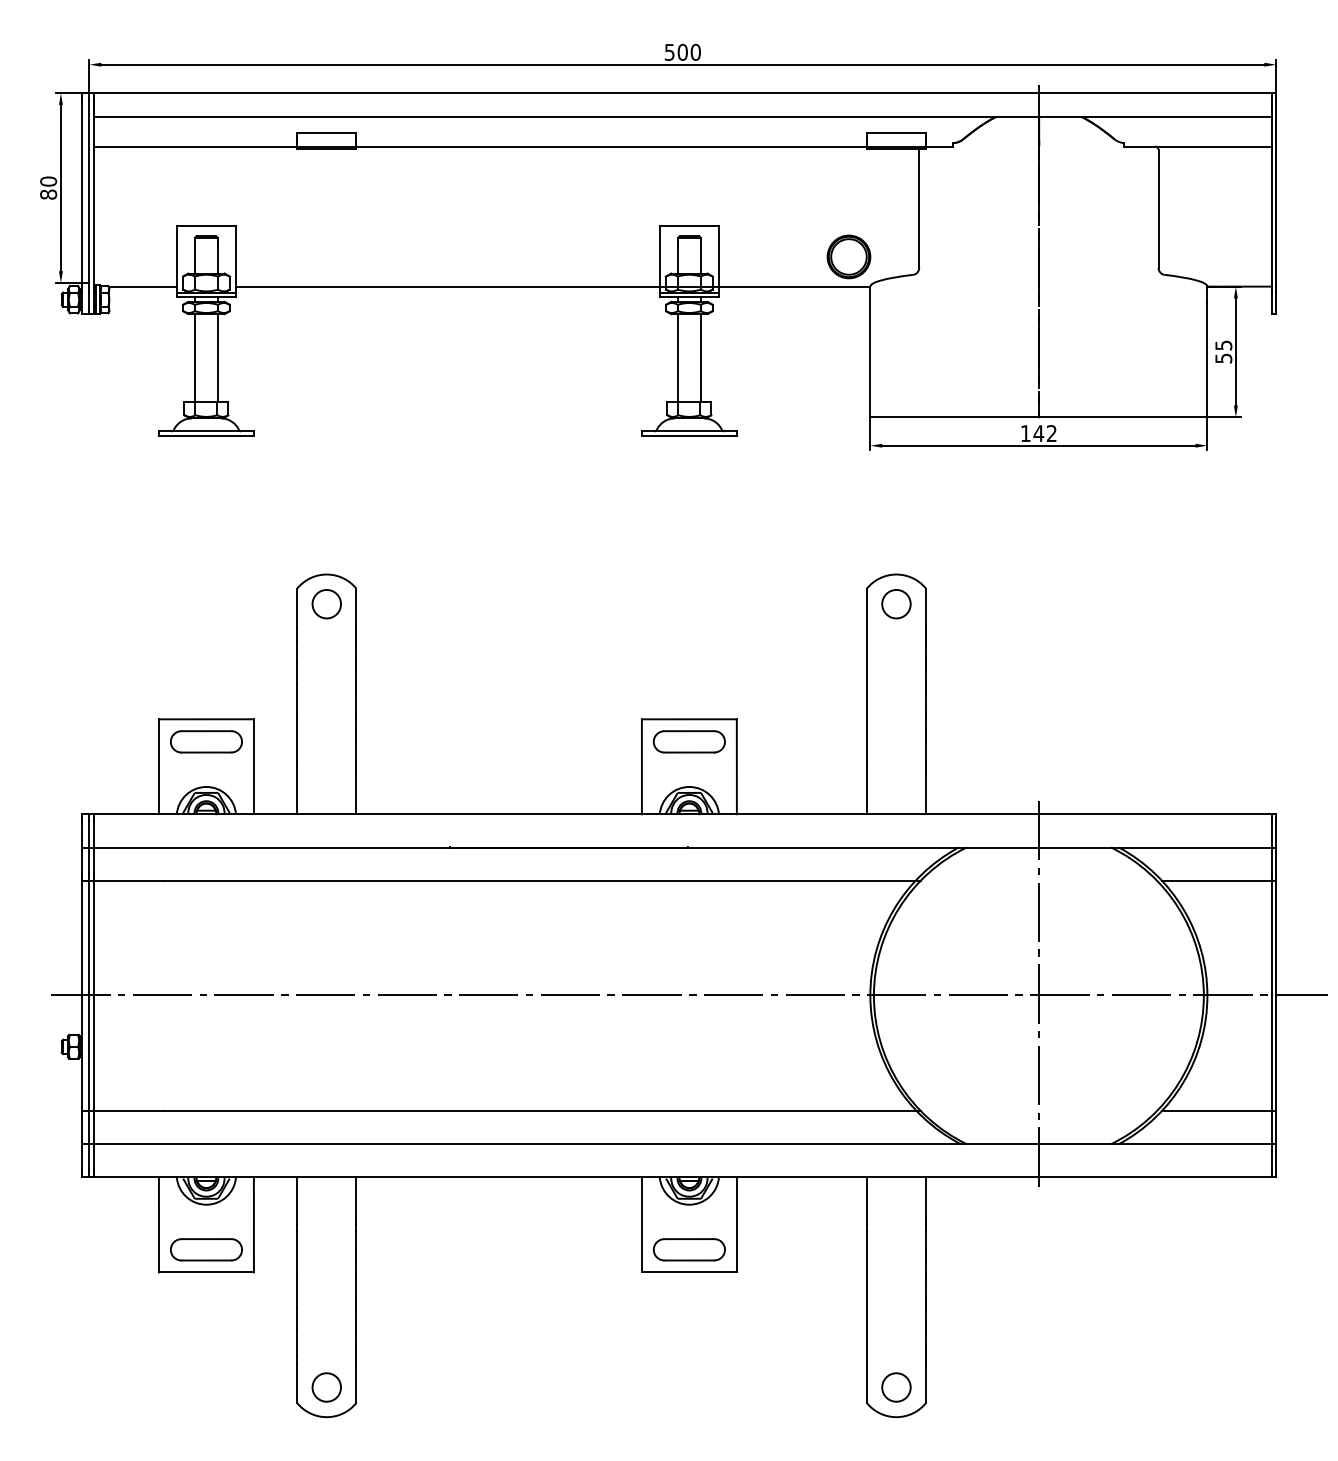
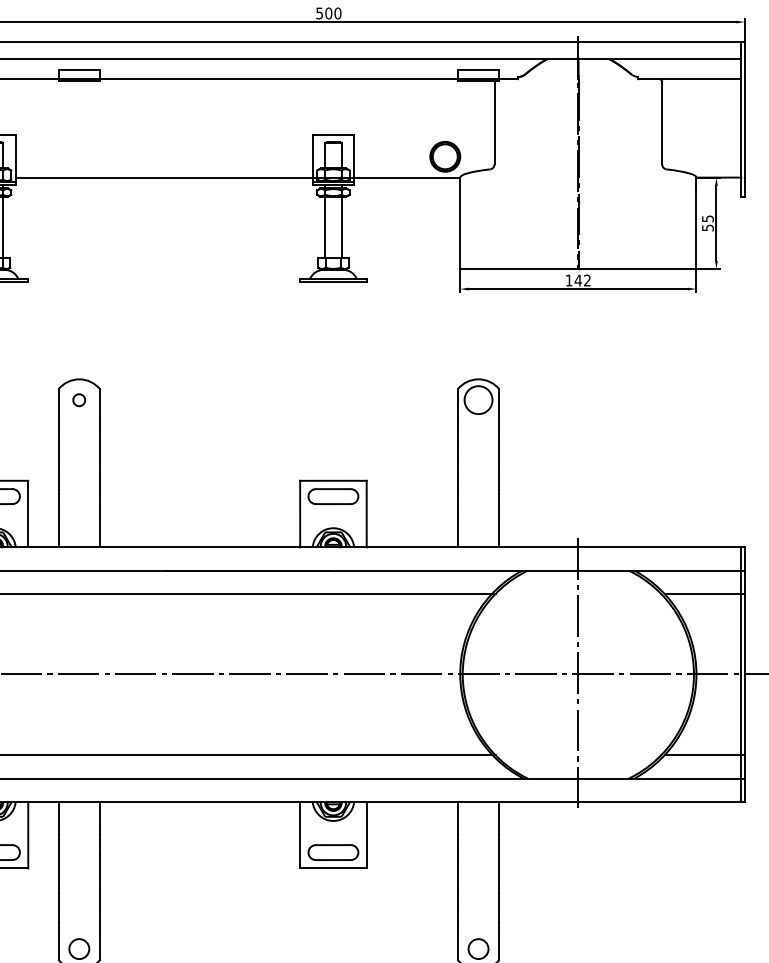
circle: (896, 603) -> (478, 399), size x1.4
circle: (326, 604) -> (79, 400), size x0.6

